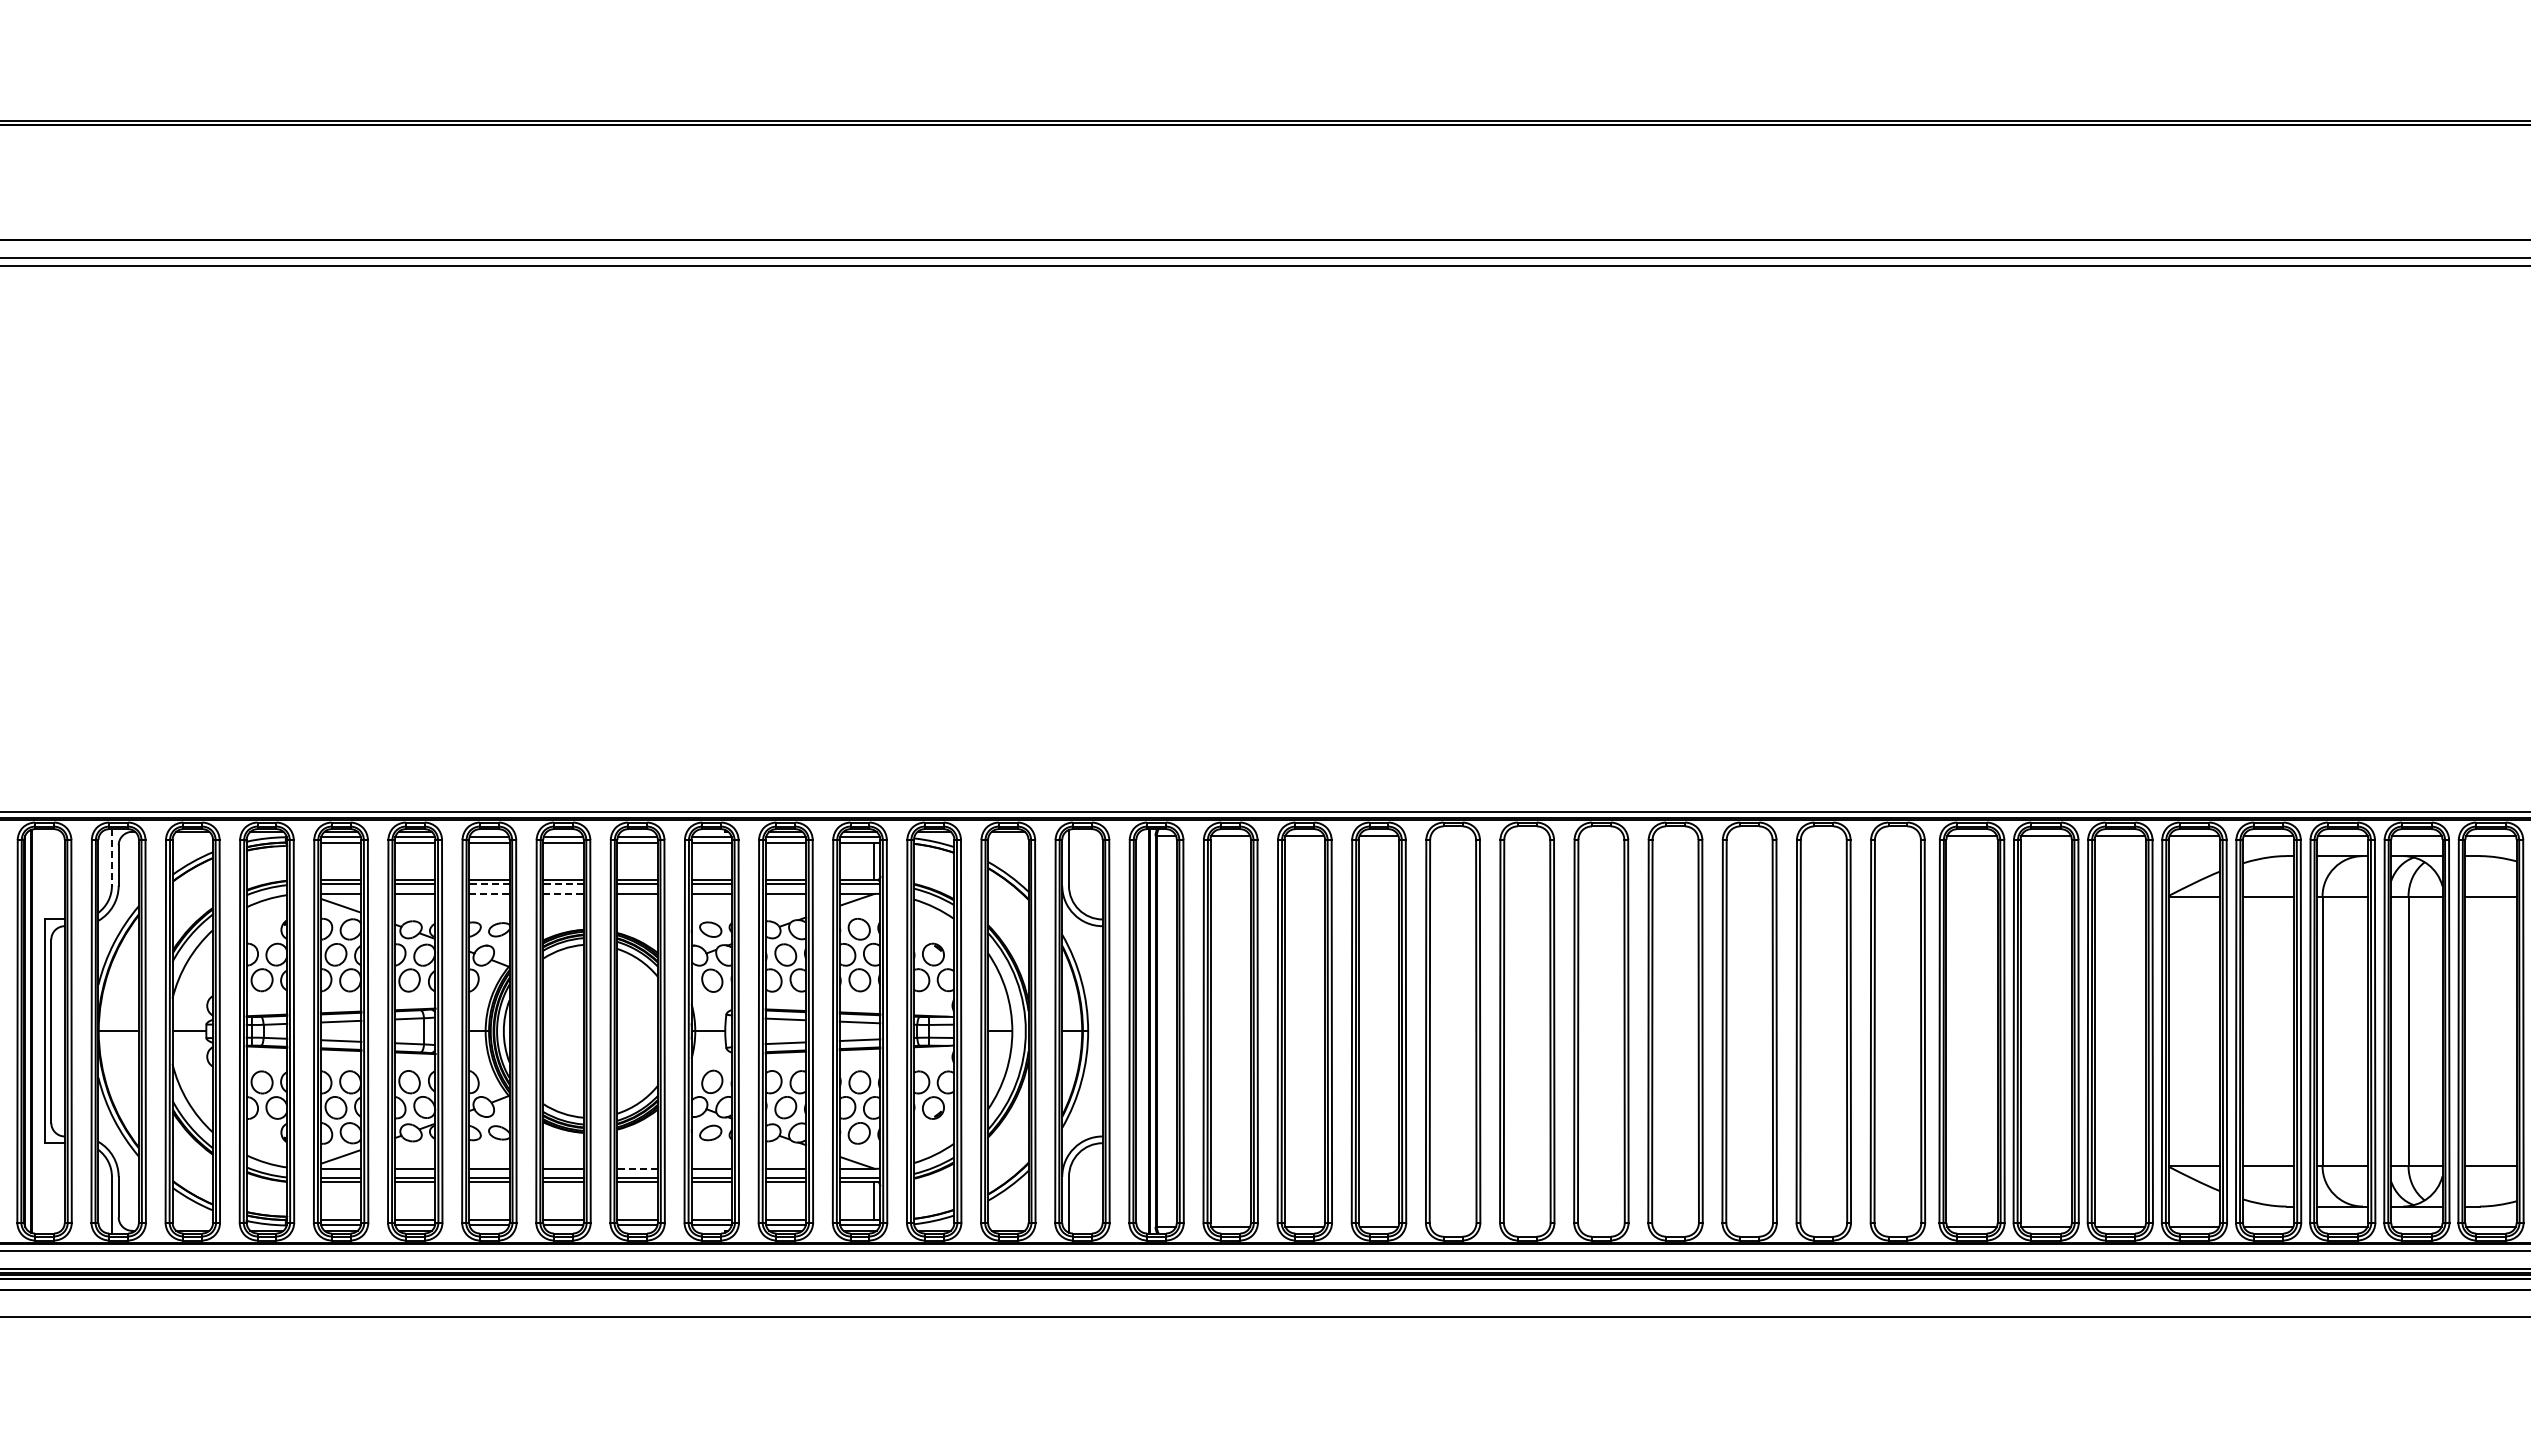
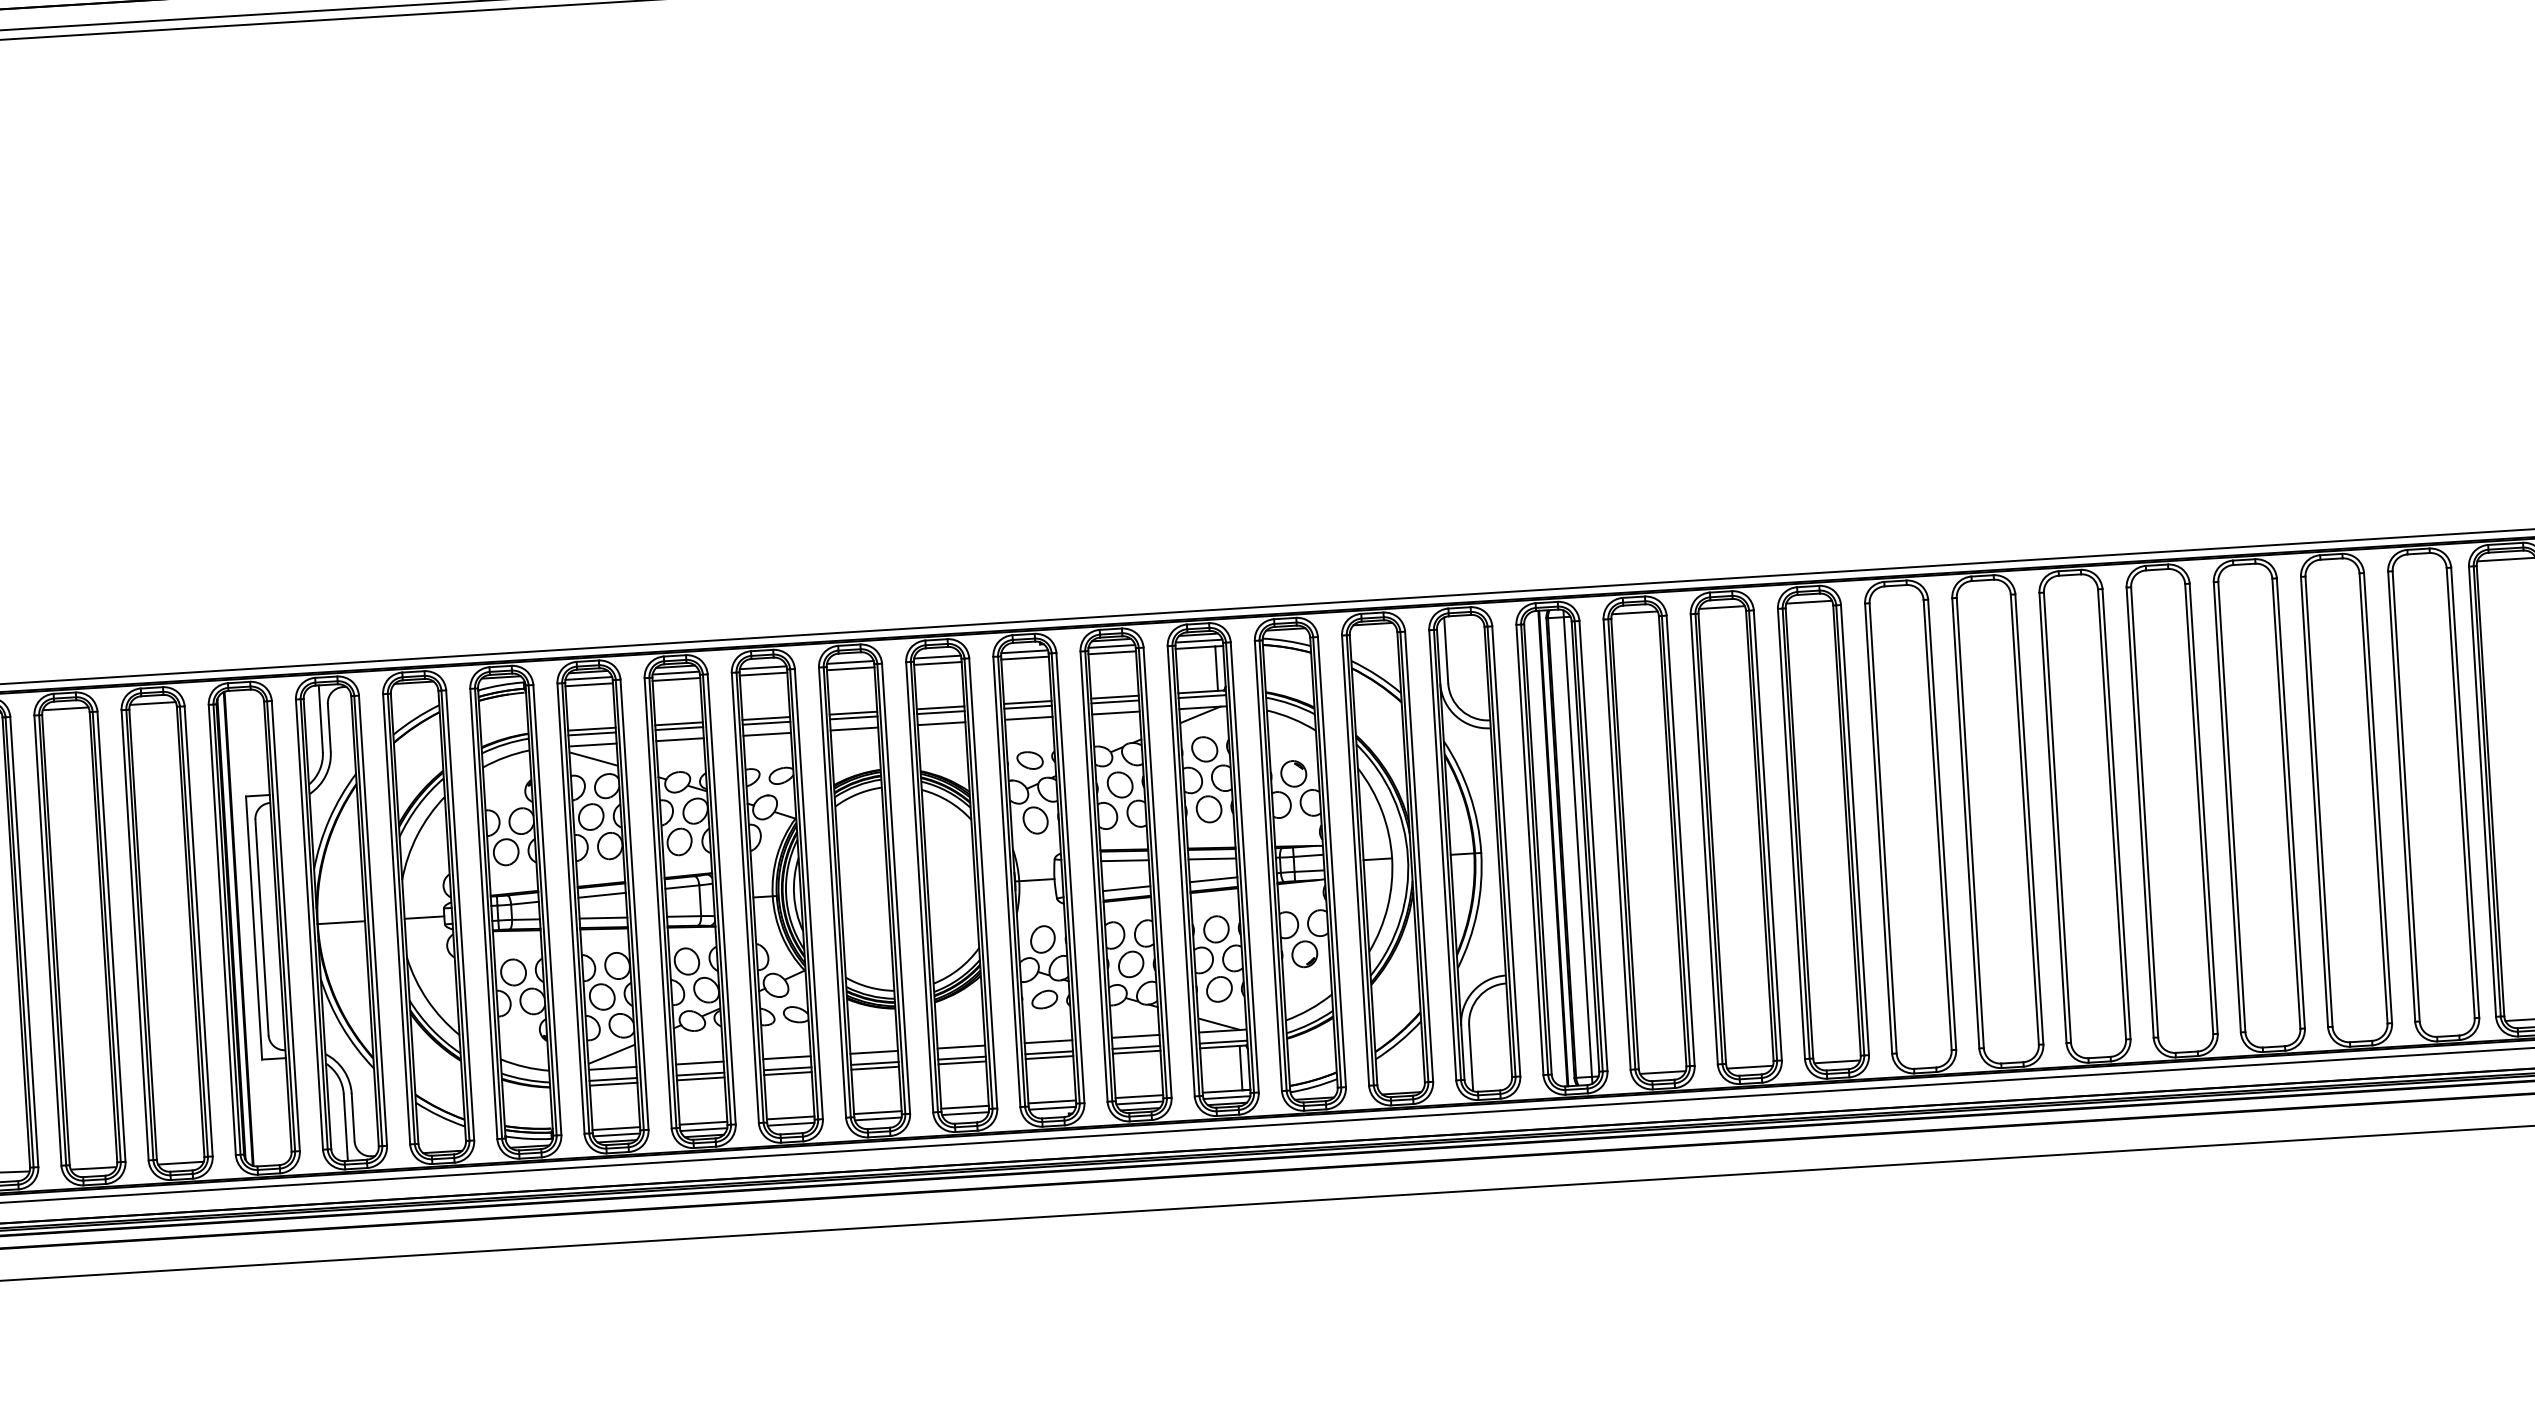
line: (111, 857) -> (320, 718), dashed -> solid
line: (488, 884) -> (765, 723), dashed -> solid
line: (563, 884) -> (853, 718), dashed -> solid
line: (489, 893) -> (767, 733), dashed -> solid
line: (564, 893) -> (855, 728), dashed -> solid
line: (1170, 1031) -> (1578, 847), added
line: (637, 1168) -> (961, 1046), dashed -> solid

